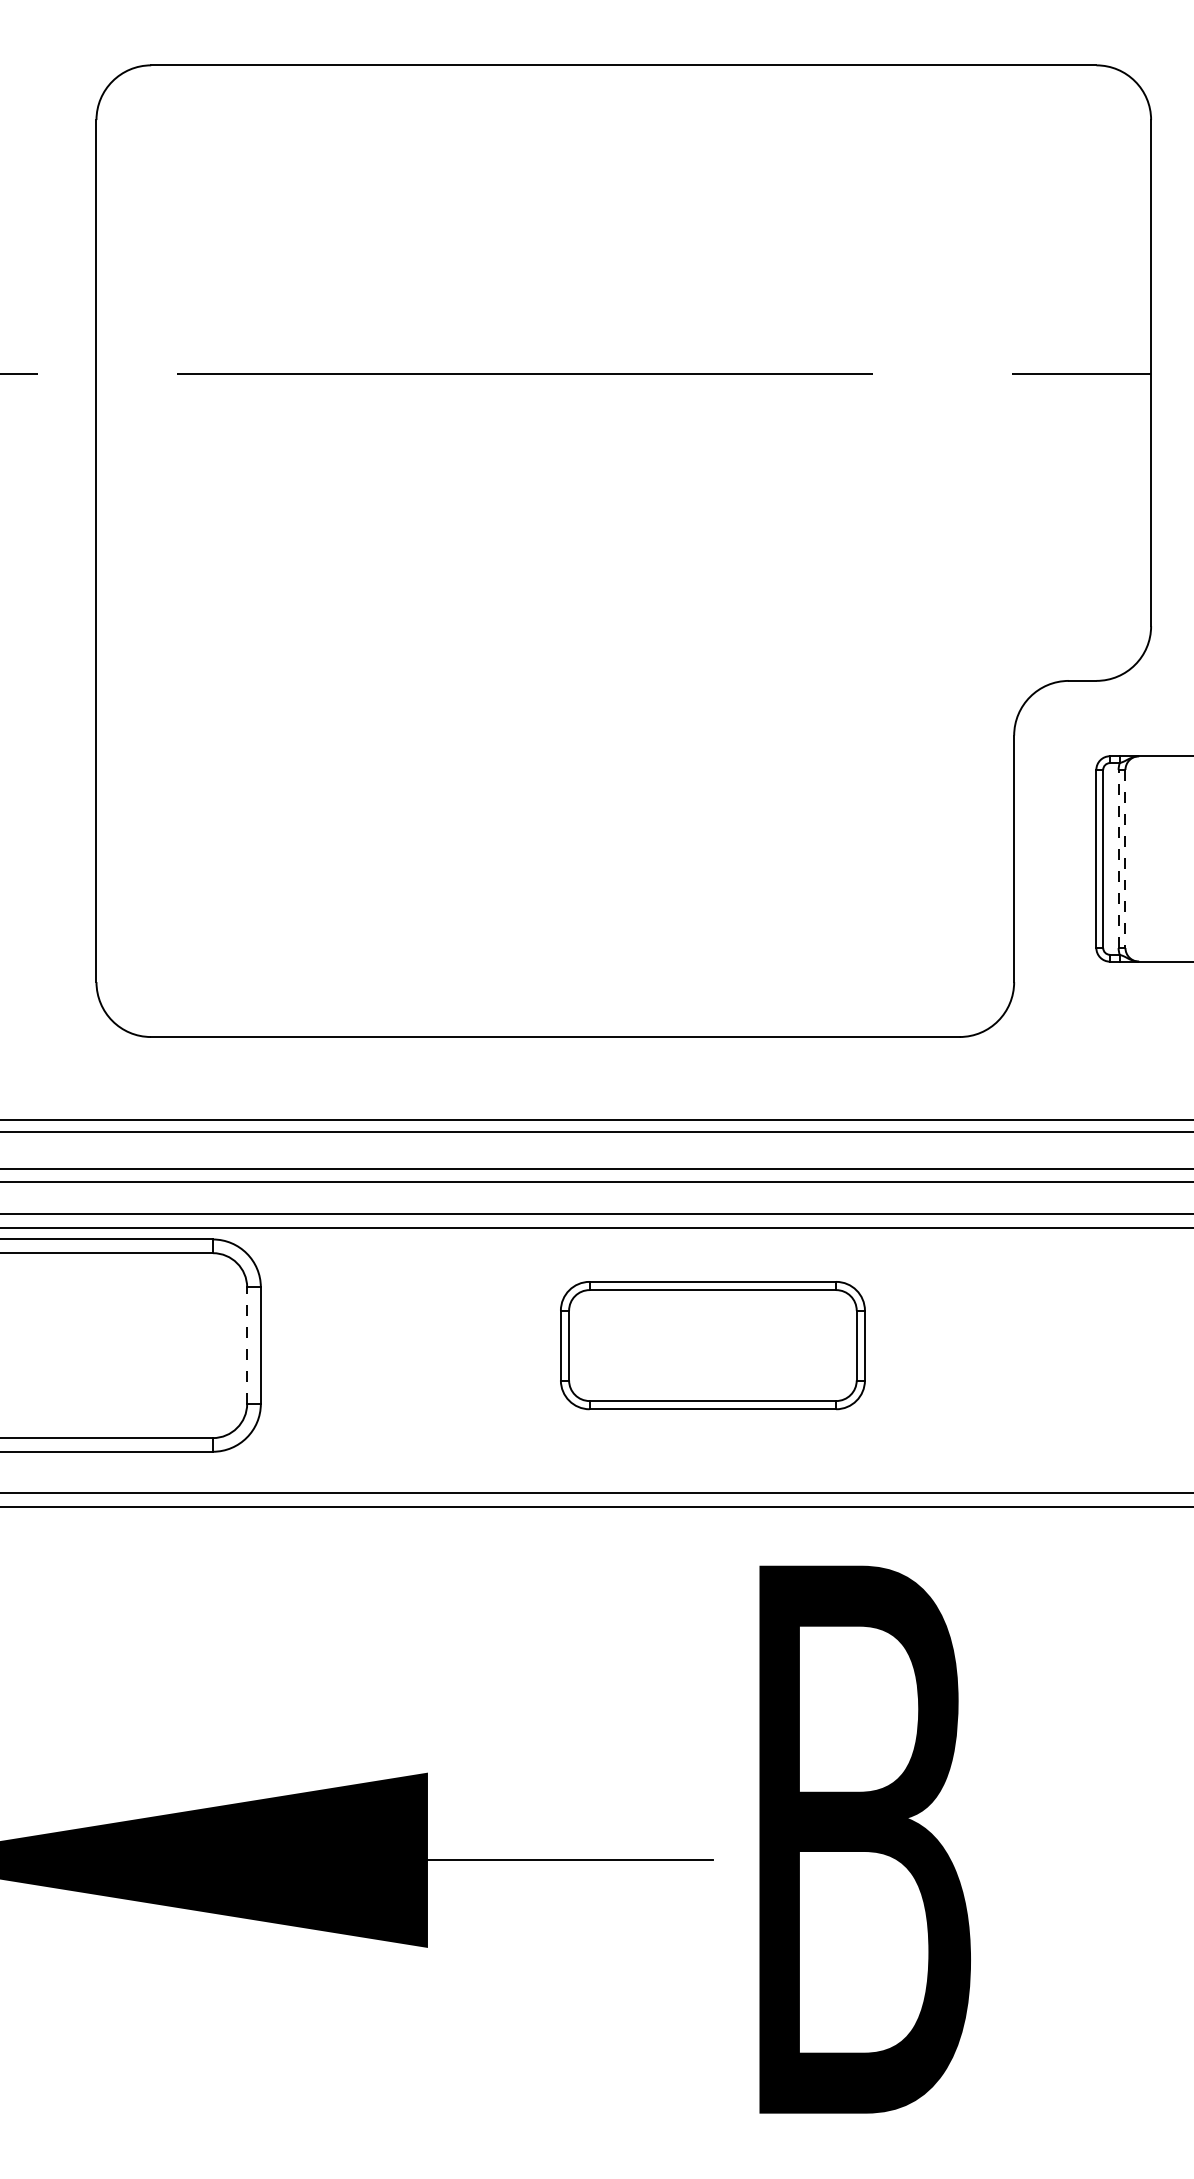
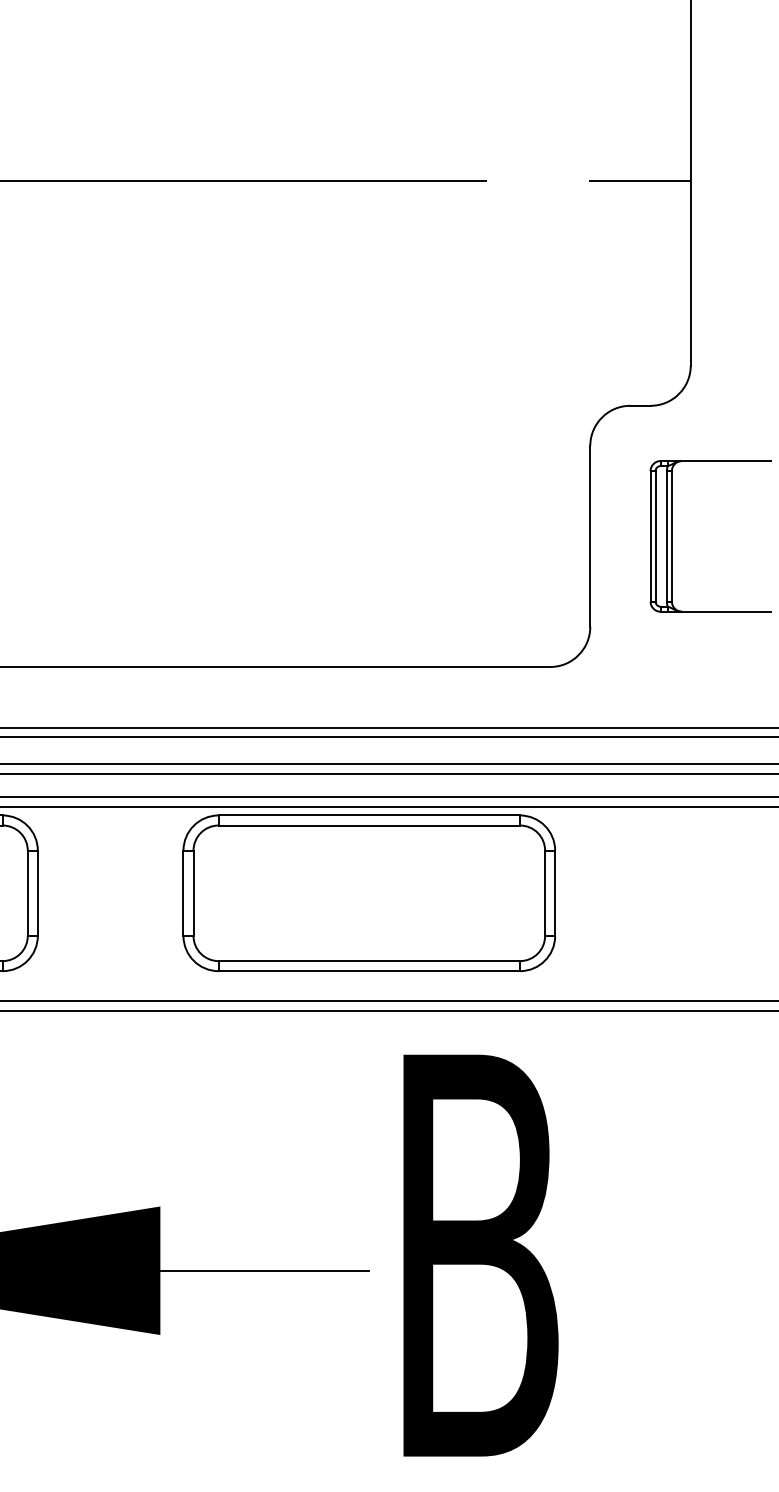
line: (1118, 858) -> (666, 536), dashed -> solid
line: (1125, 859) -> (671, 536), dashed -> solid
line: (247, 1345) -> (28, 893), dashed -> solid
part: (712, 1345) -> (369, 893), size x1.67

